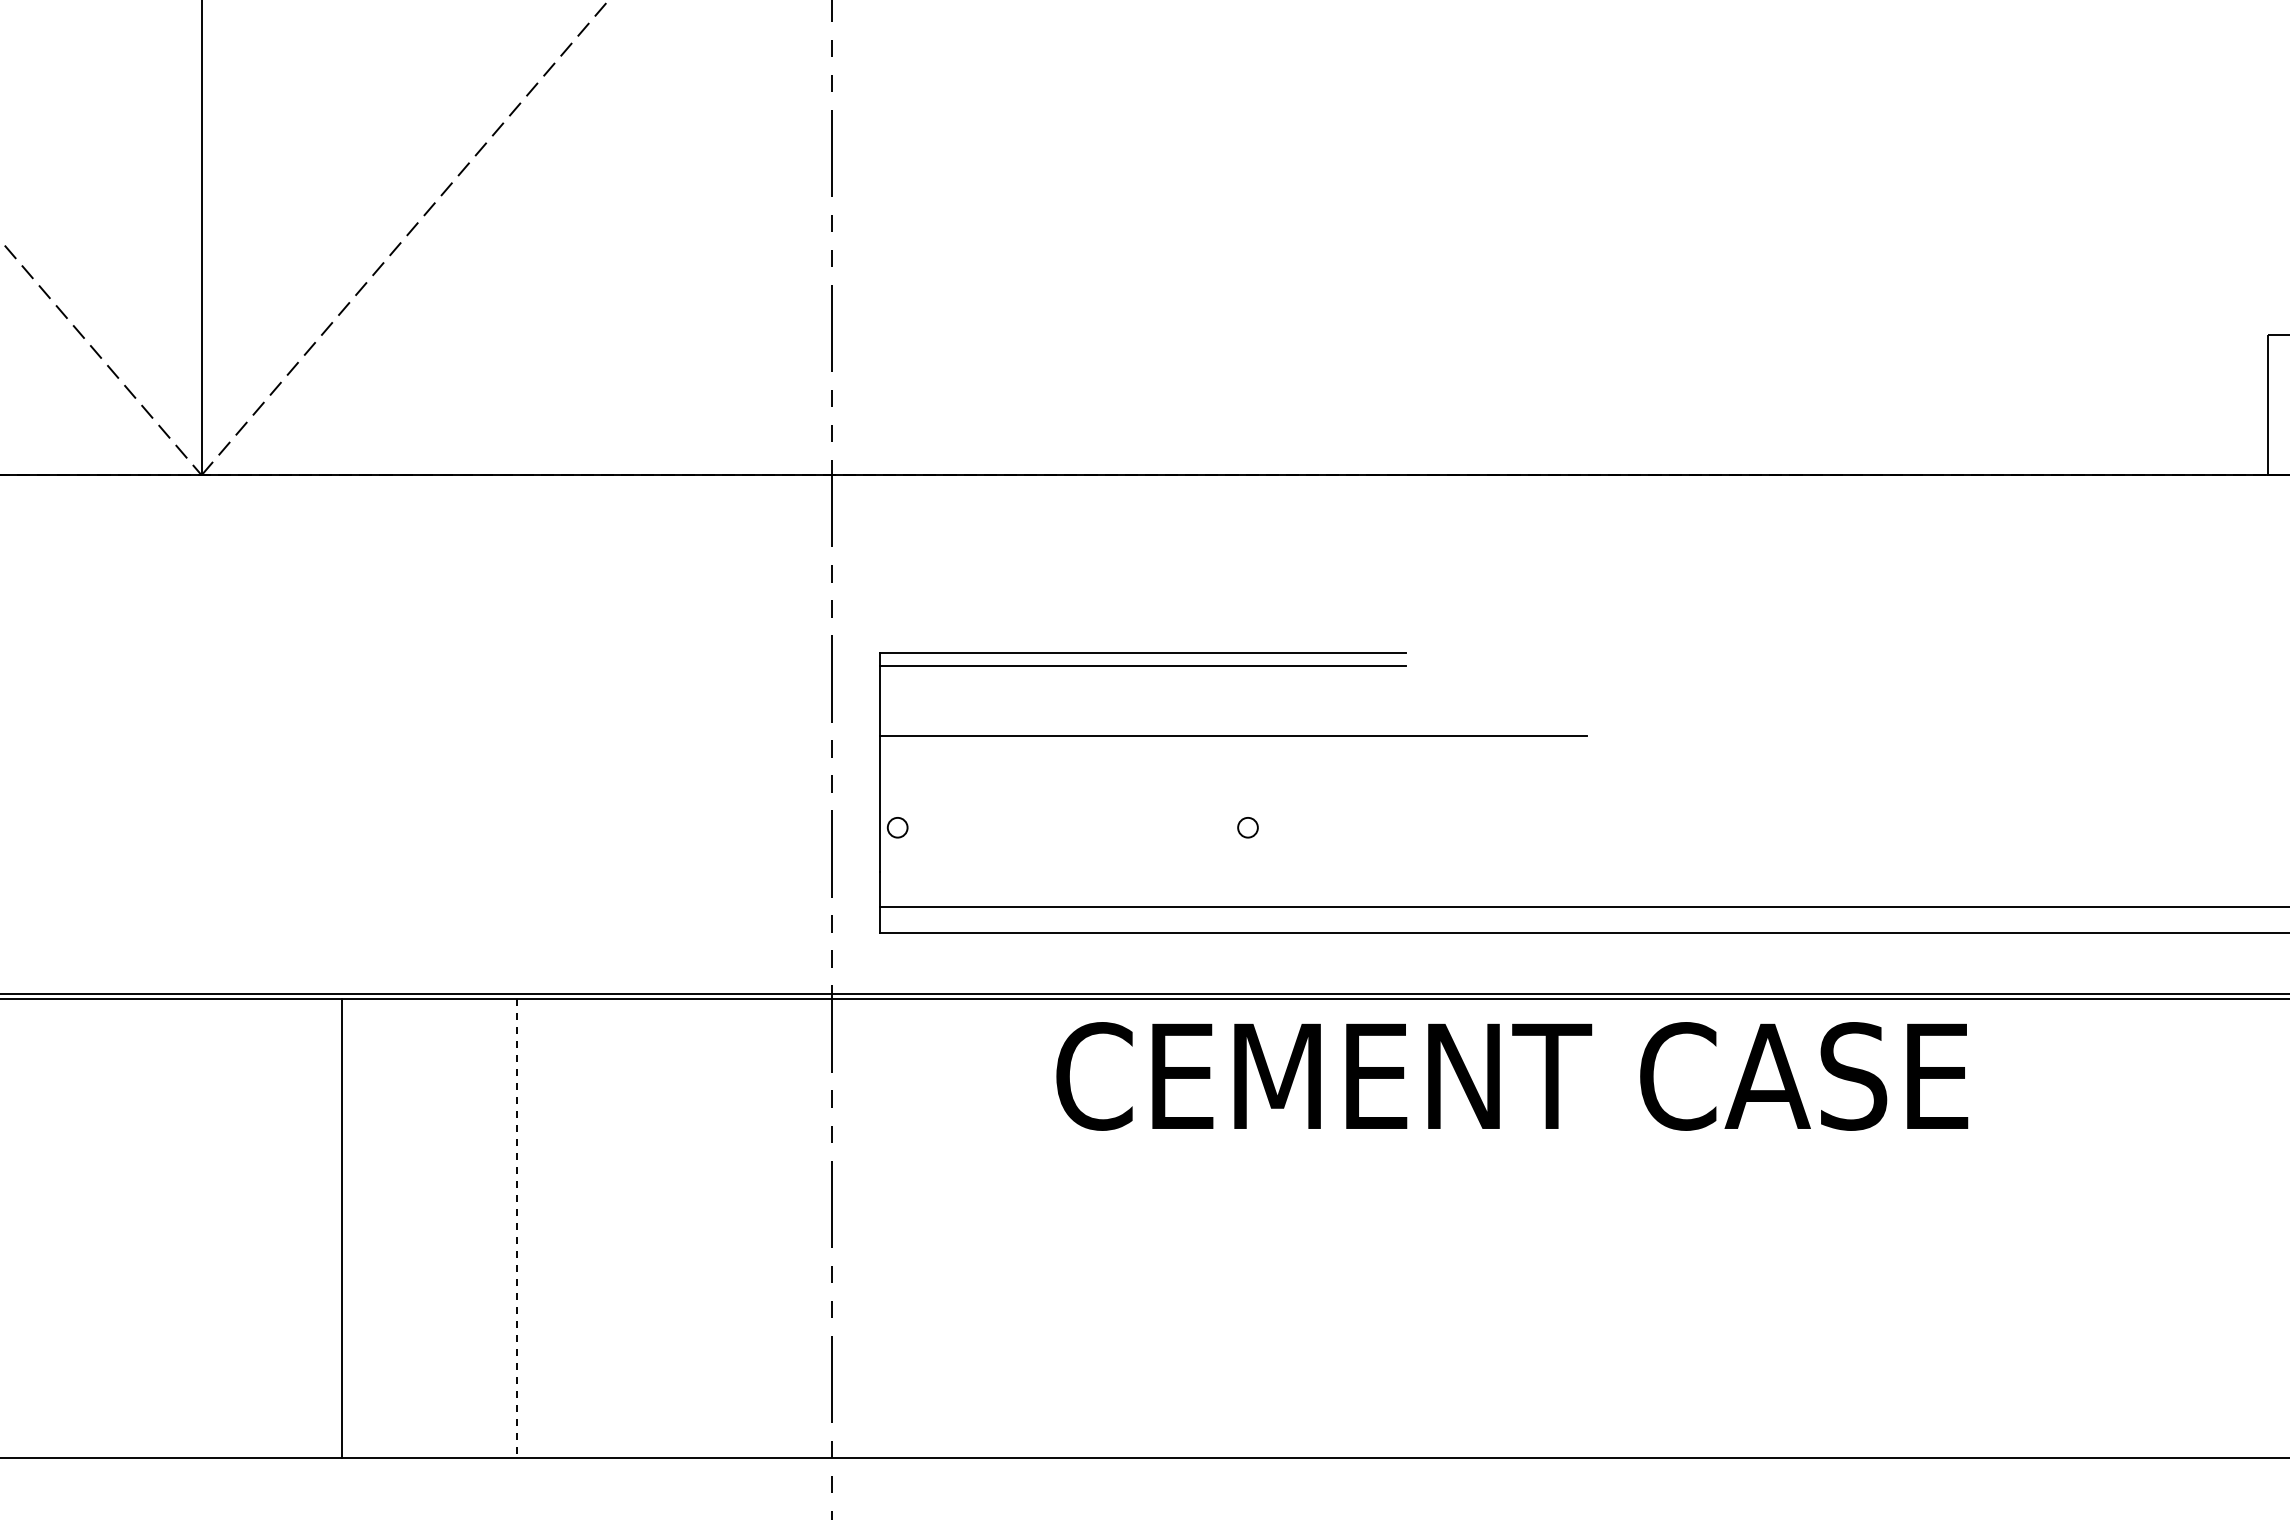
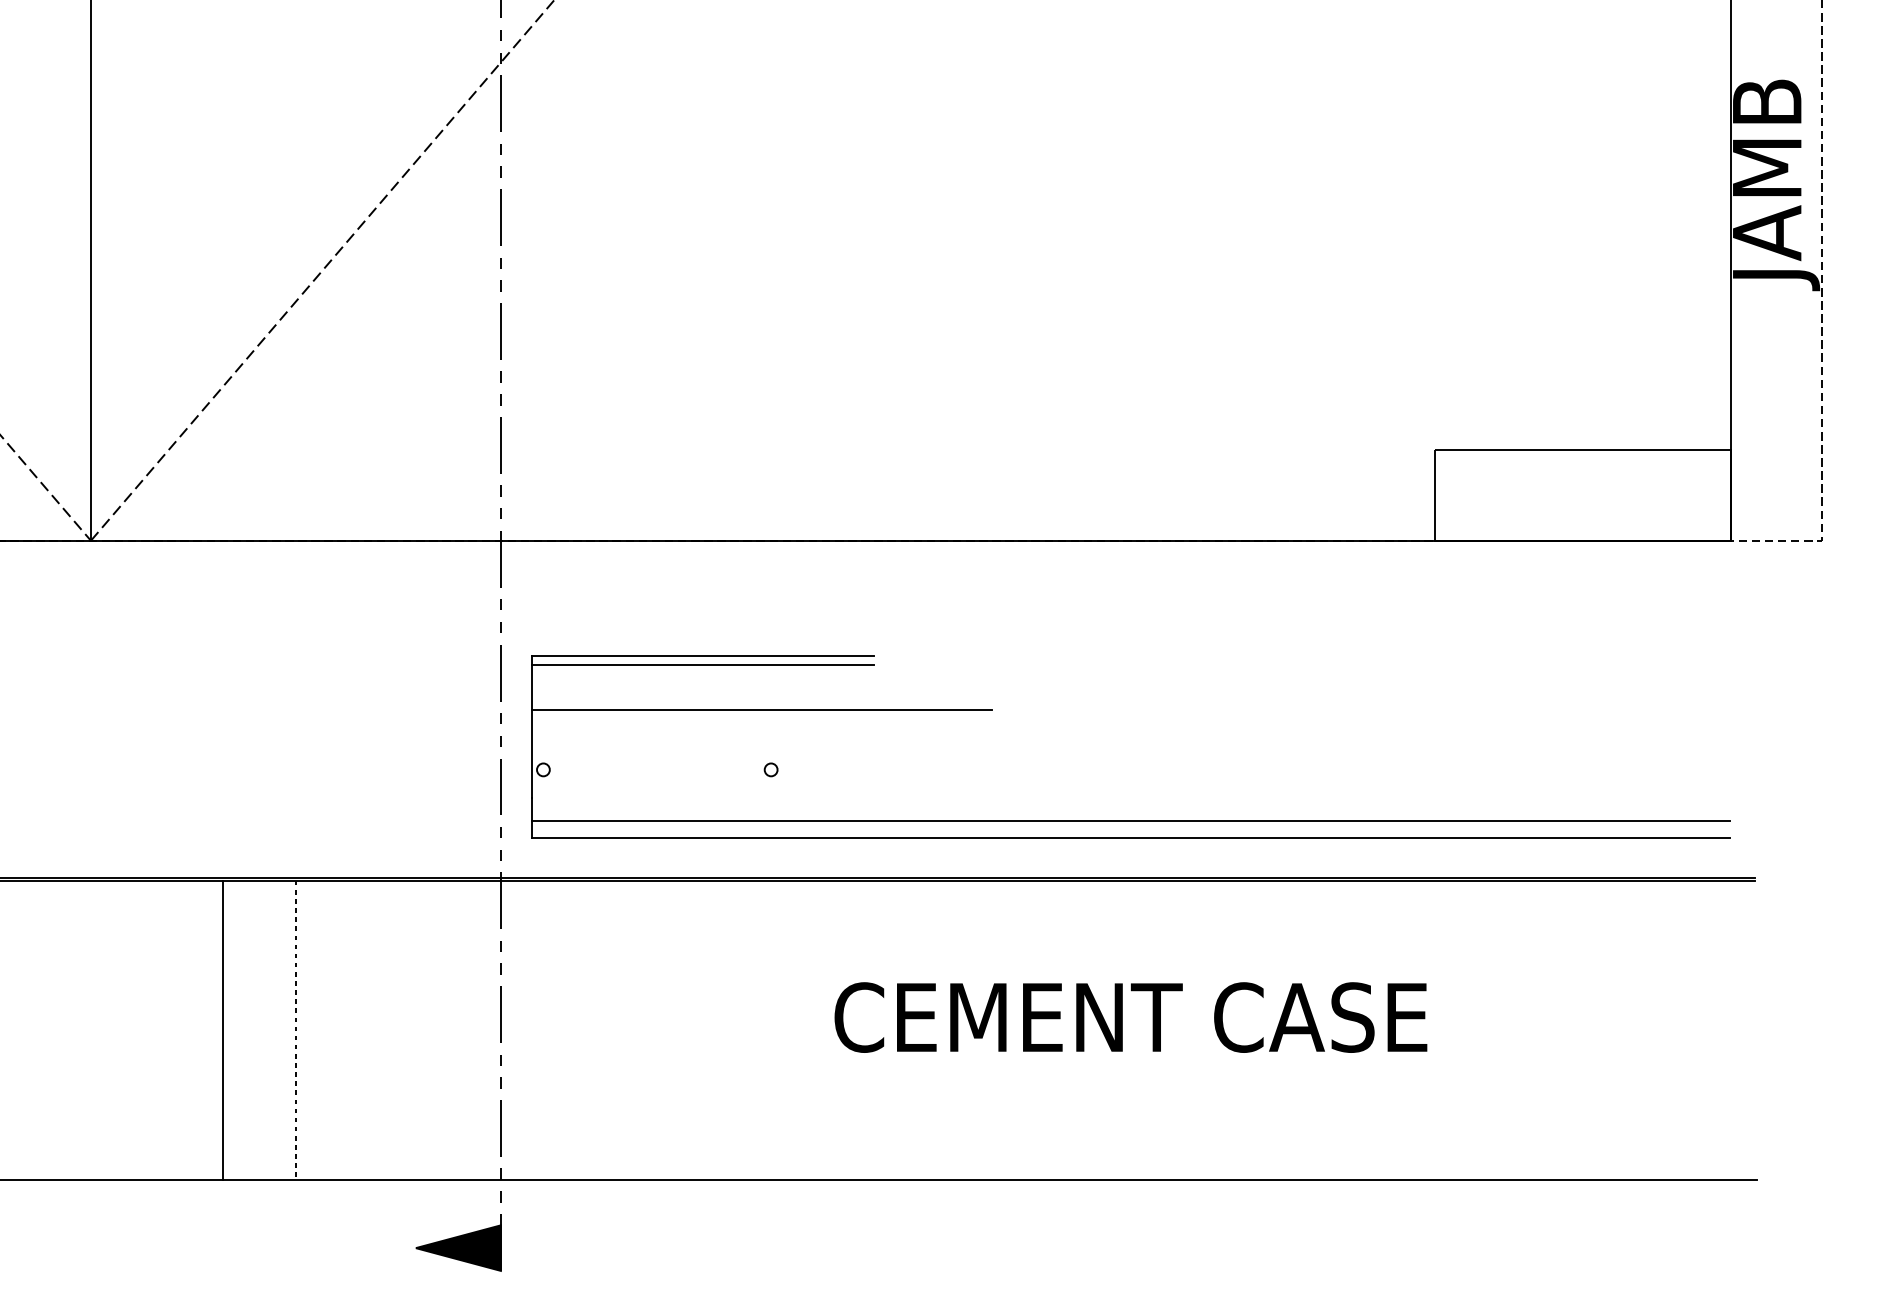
text: (1511, 1076) -> (1130, 1017), moved
line: (342, 1227) -> (223, 1029), moved

